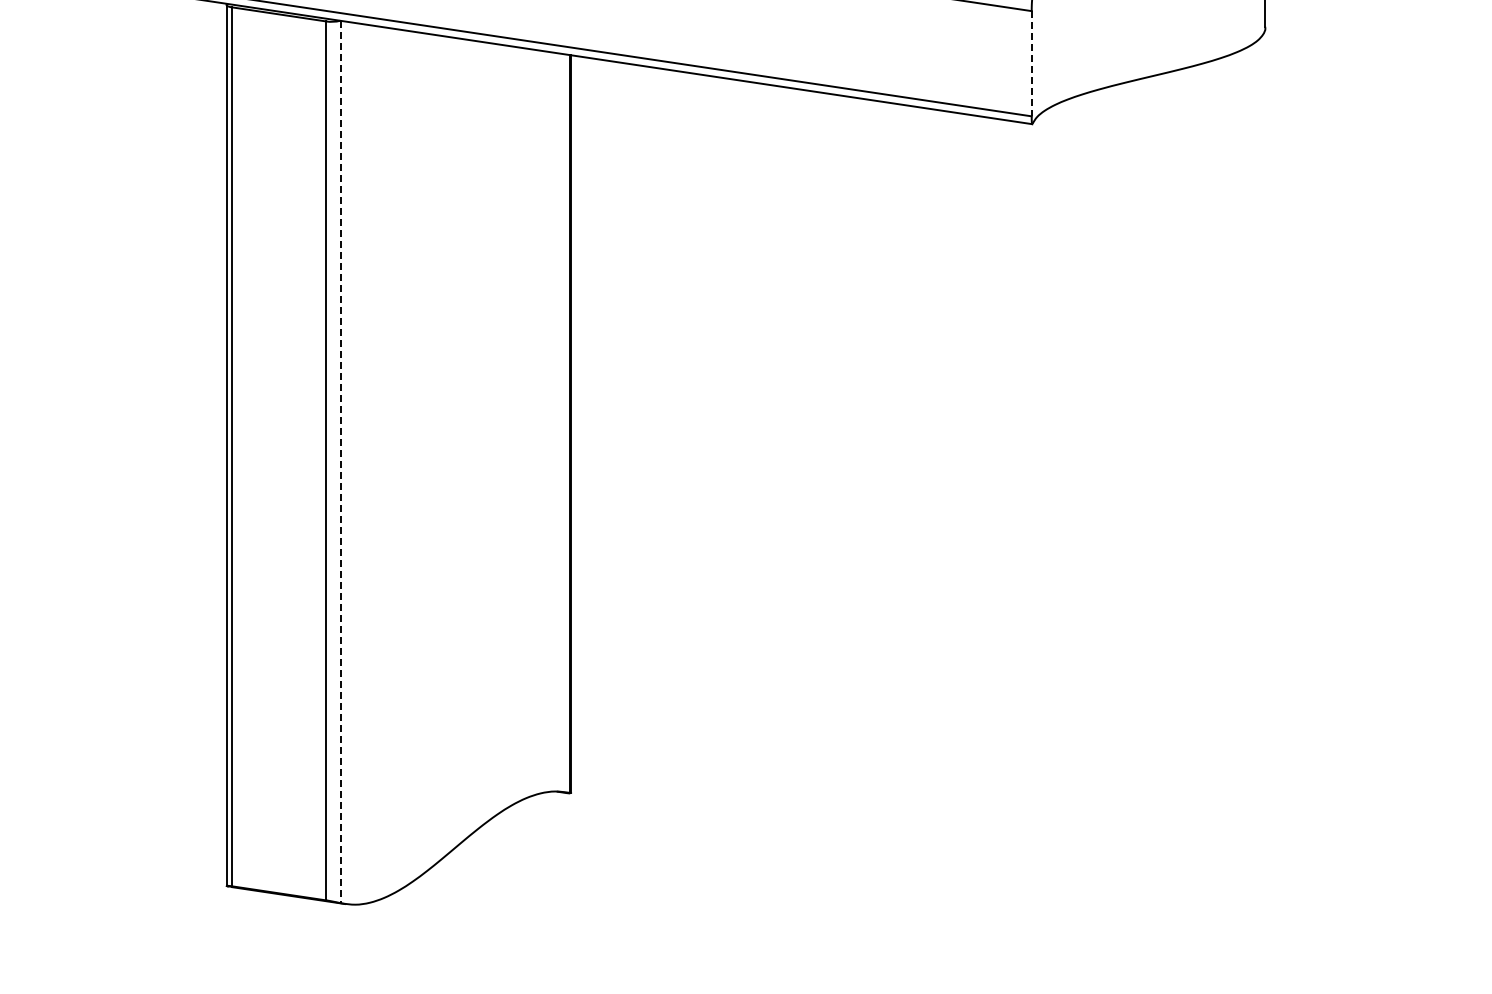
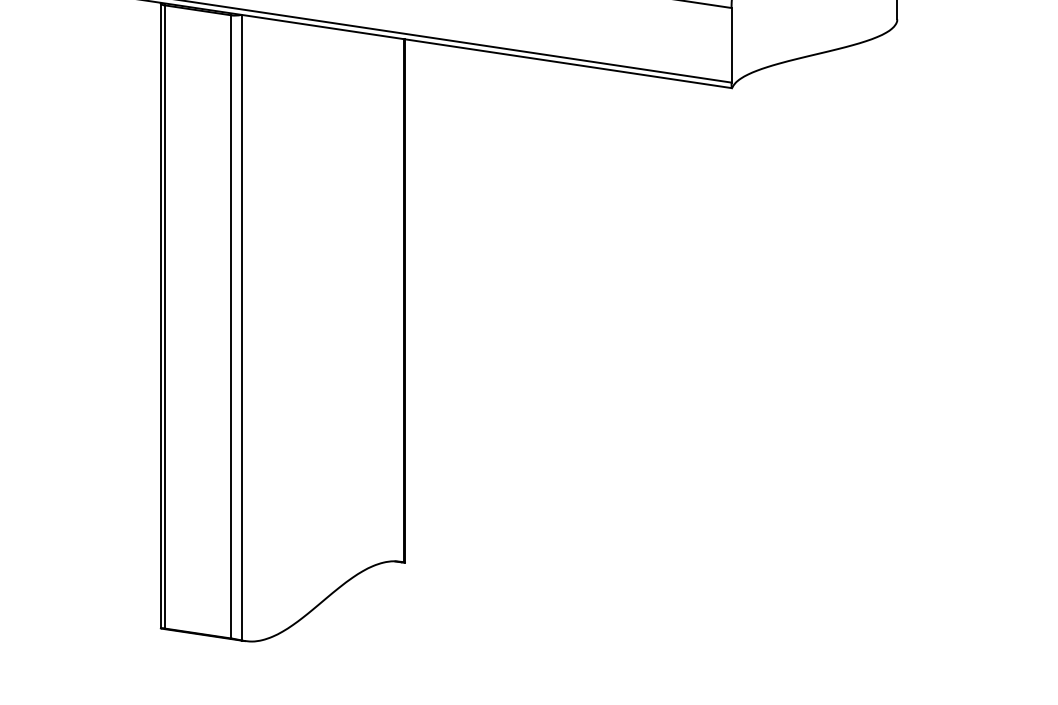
line: (1031, 63) -> (731, 45), dashed -> solid
line: (341, 462) -> (242, 328), dashed -> solid

